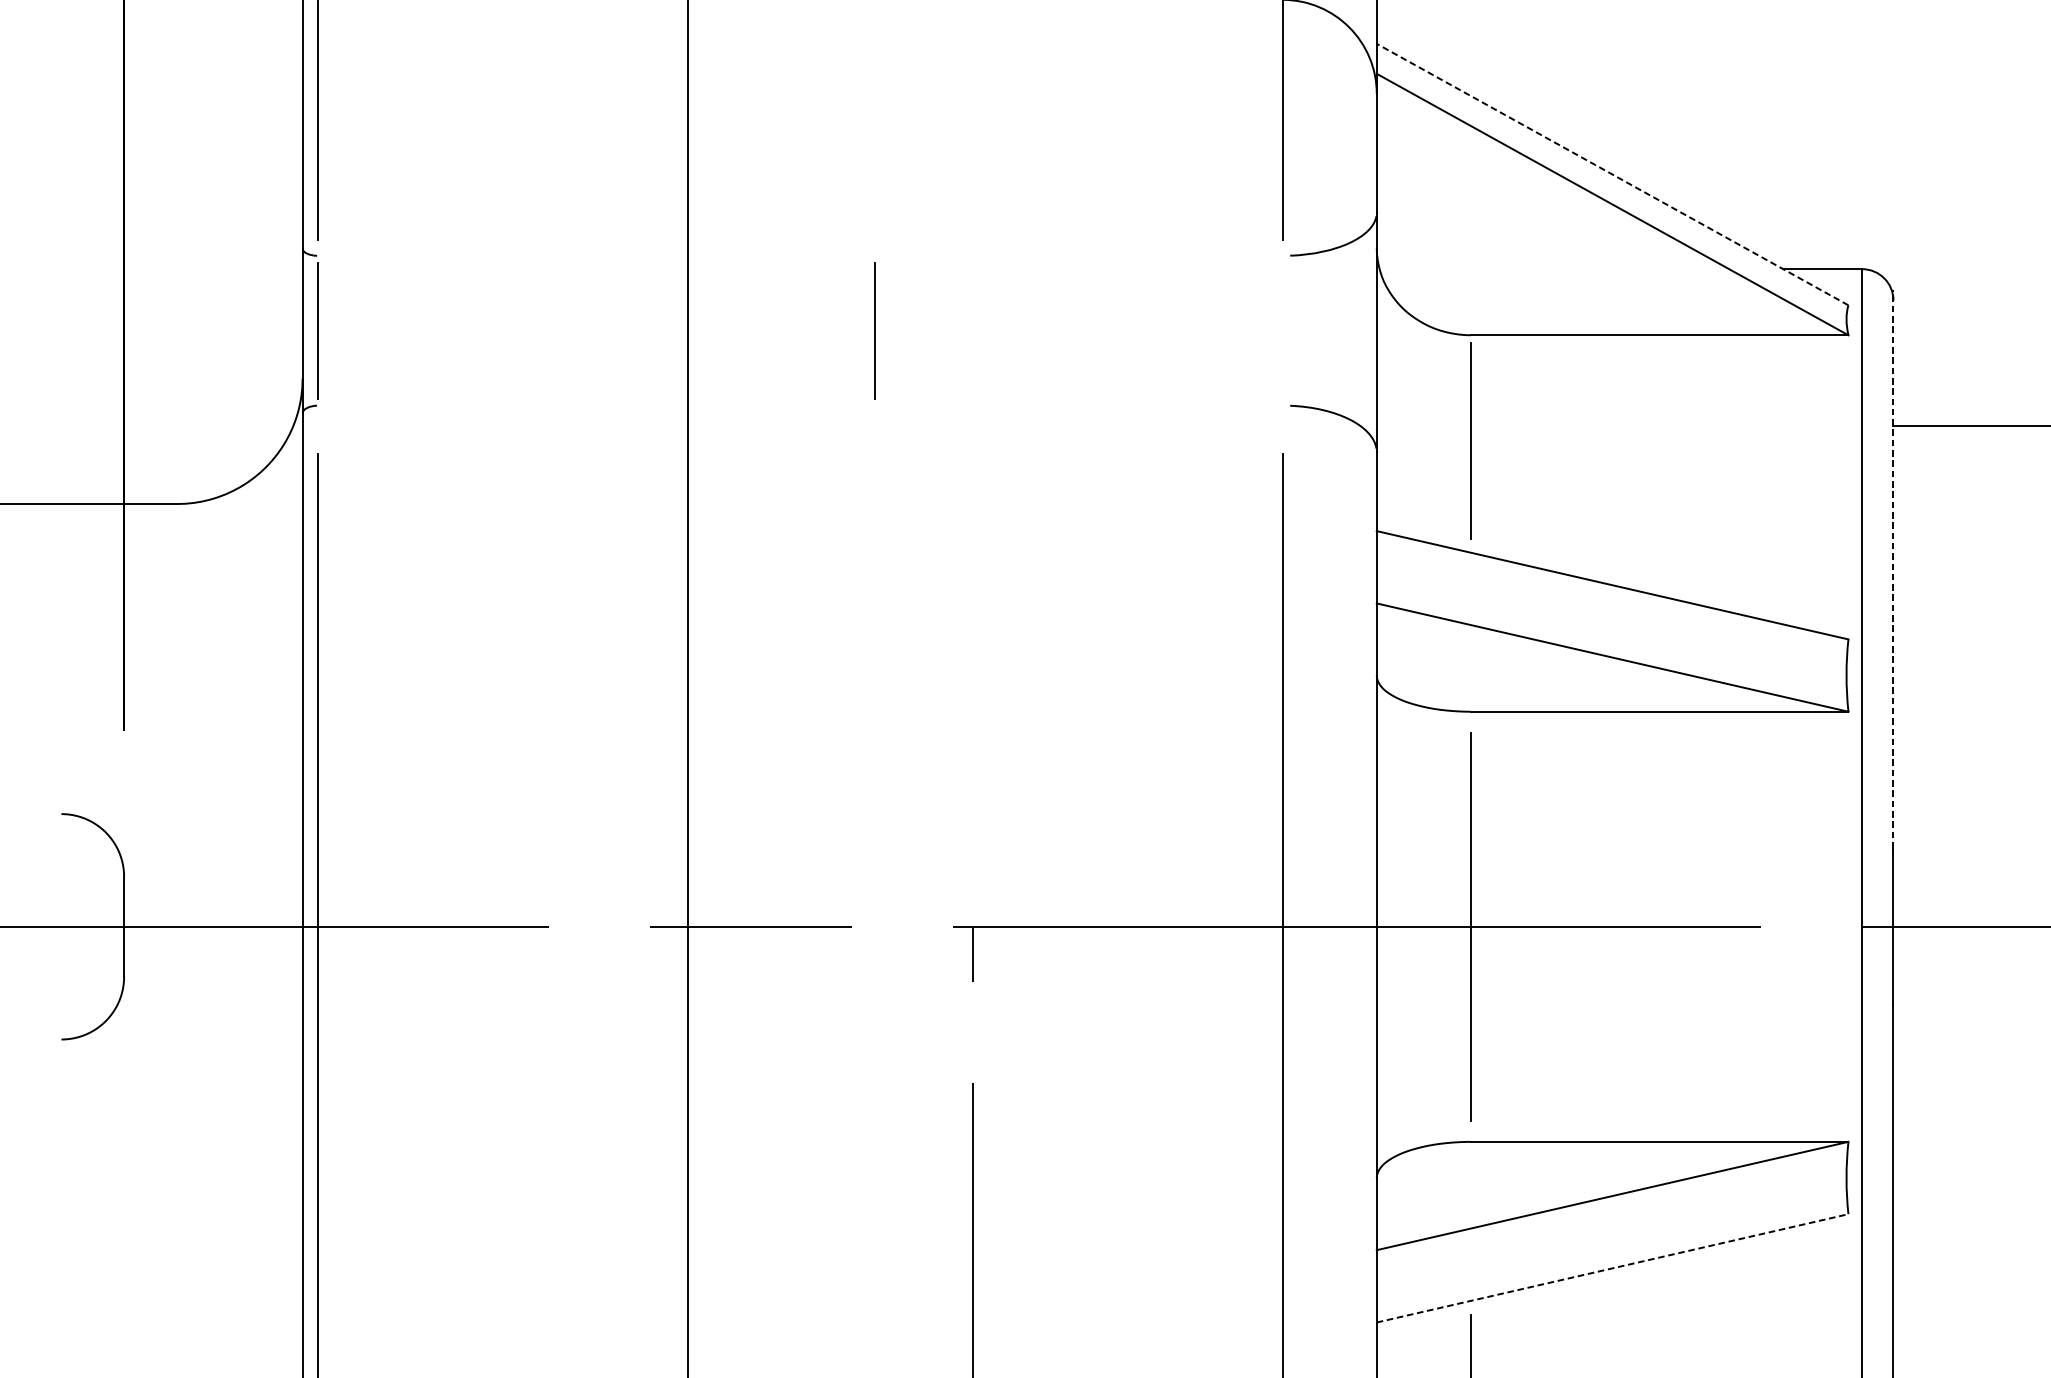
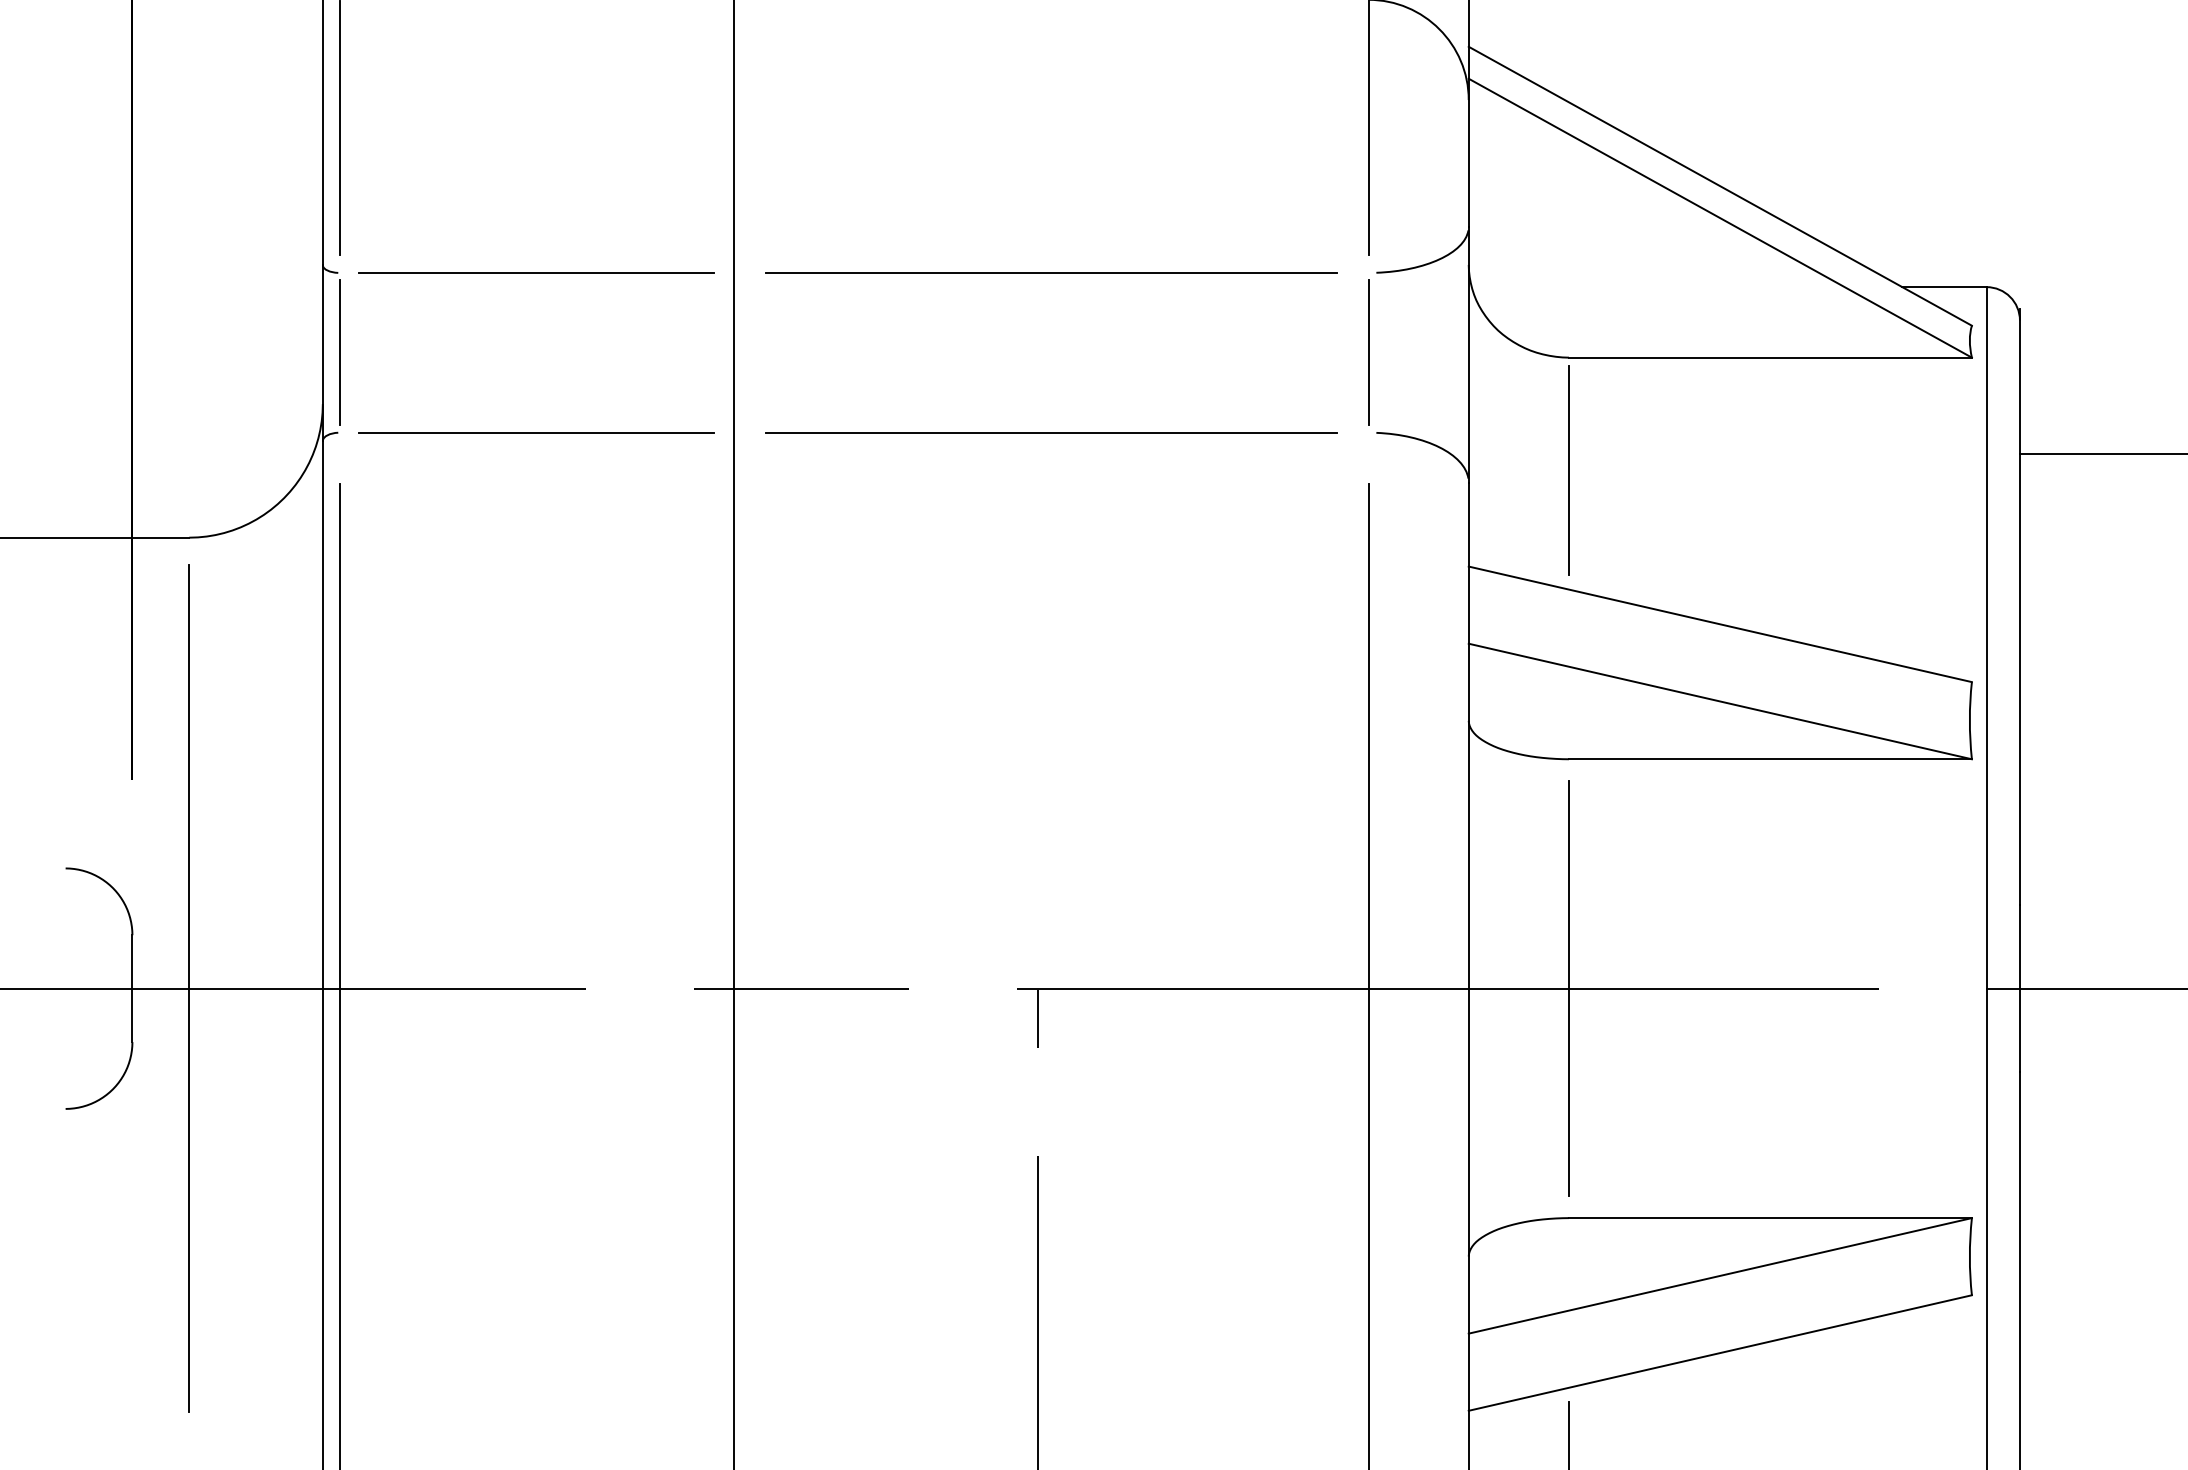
line: (1612, 174) -> (1720, 186), dashed -> solid
line: (502, 255) -> (536, 272), added
line: (984, 255) -> (1050, 272), added
line: (875, 330) -> (1368, 352), moved
line: (502, 405) -> (536, 432), added
line: (984, 405) -> (1050, 432), added
line: (1893, 568) -> (2019, 606), dashed -> solid
line: (177, 926) -> (189, 988), added
line: (1612, 1267) -> (1720, 1352), dashed -> solid

